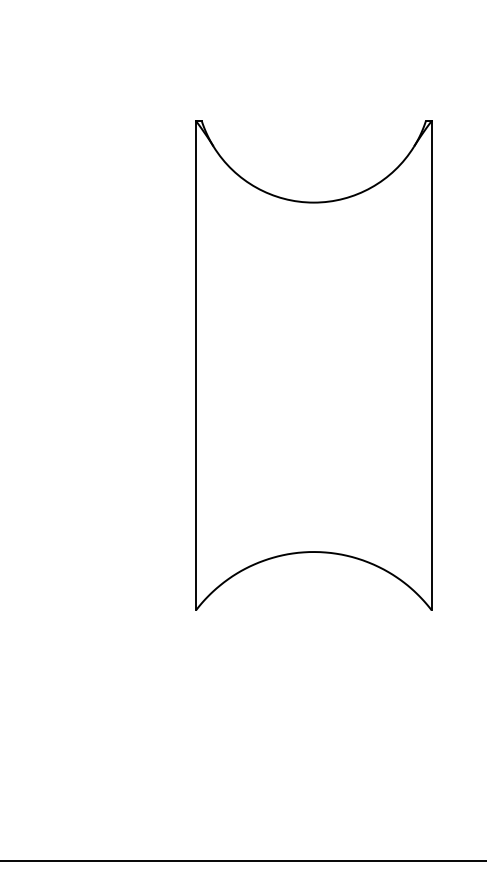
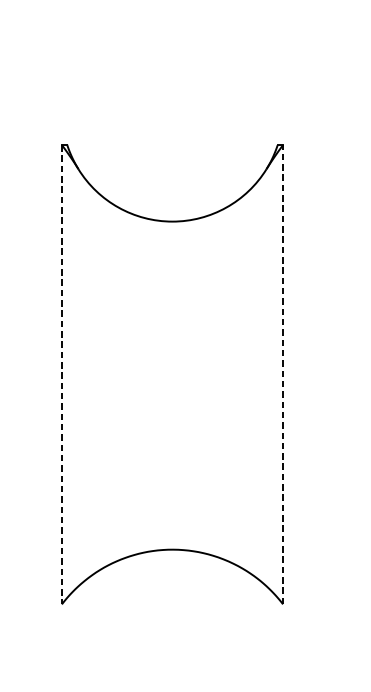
line: (196, 365) -> (62, 374), solid -> dashed
line: (431, 365) -> (282, 374), solid -> dashed

